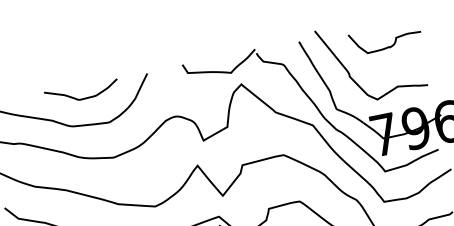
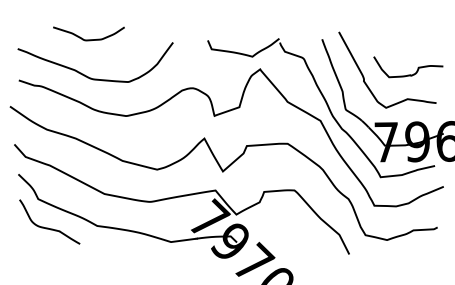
curve: (387, 46) -> (408, 74), moved
curve: (82, 98) -> (88, 39), moved

